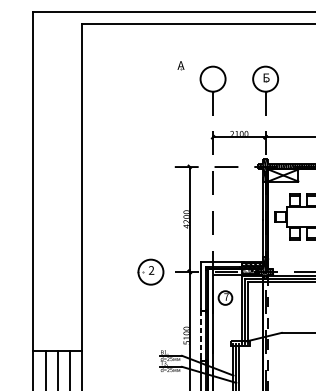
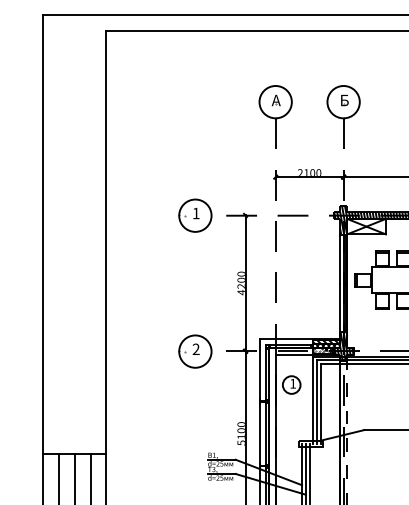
part: (180, 65) -> (275, 100), moved
part: (151, 166) -> (195, 215), added
text: (226, 296) -> (293, 383), 7 -> 1
line: (200, 336) -> (259, 434), dashed -> solid

